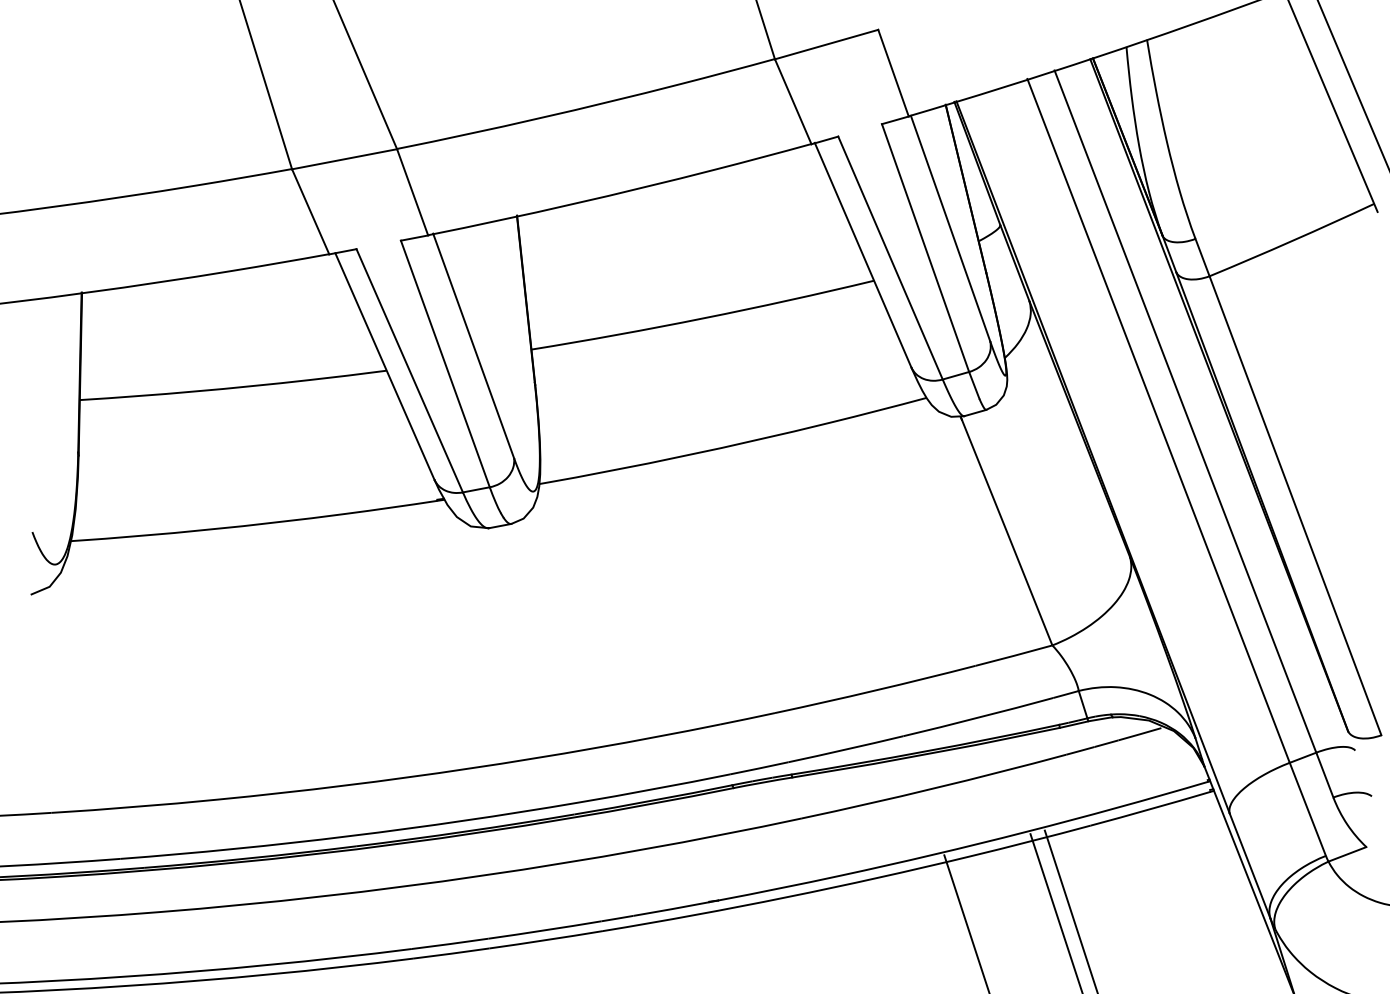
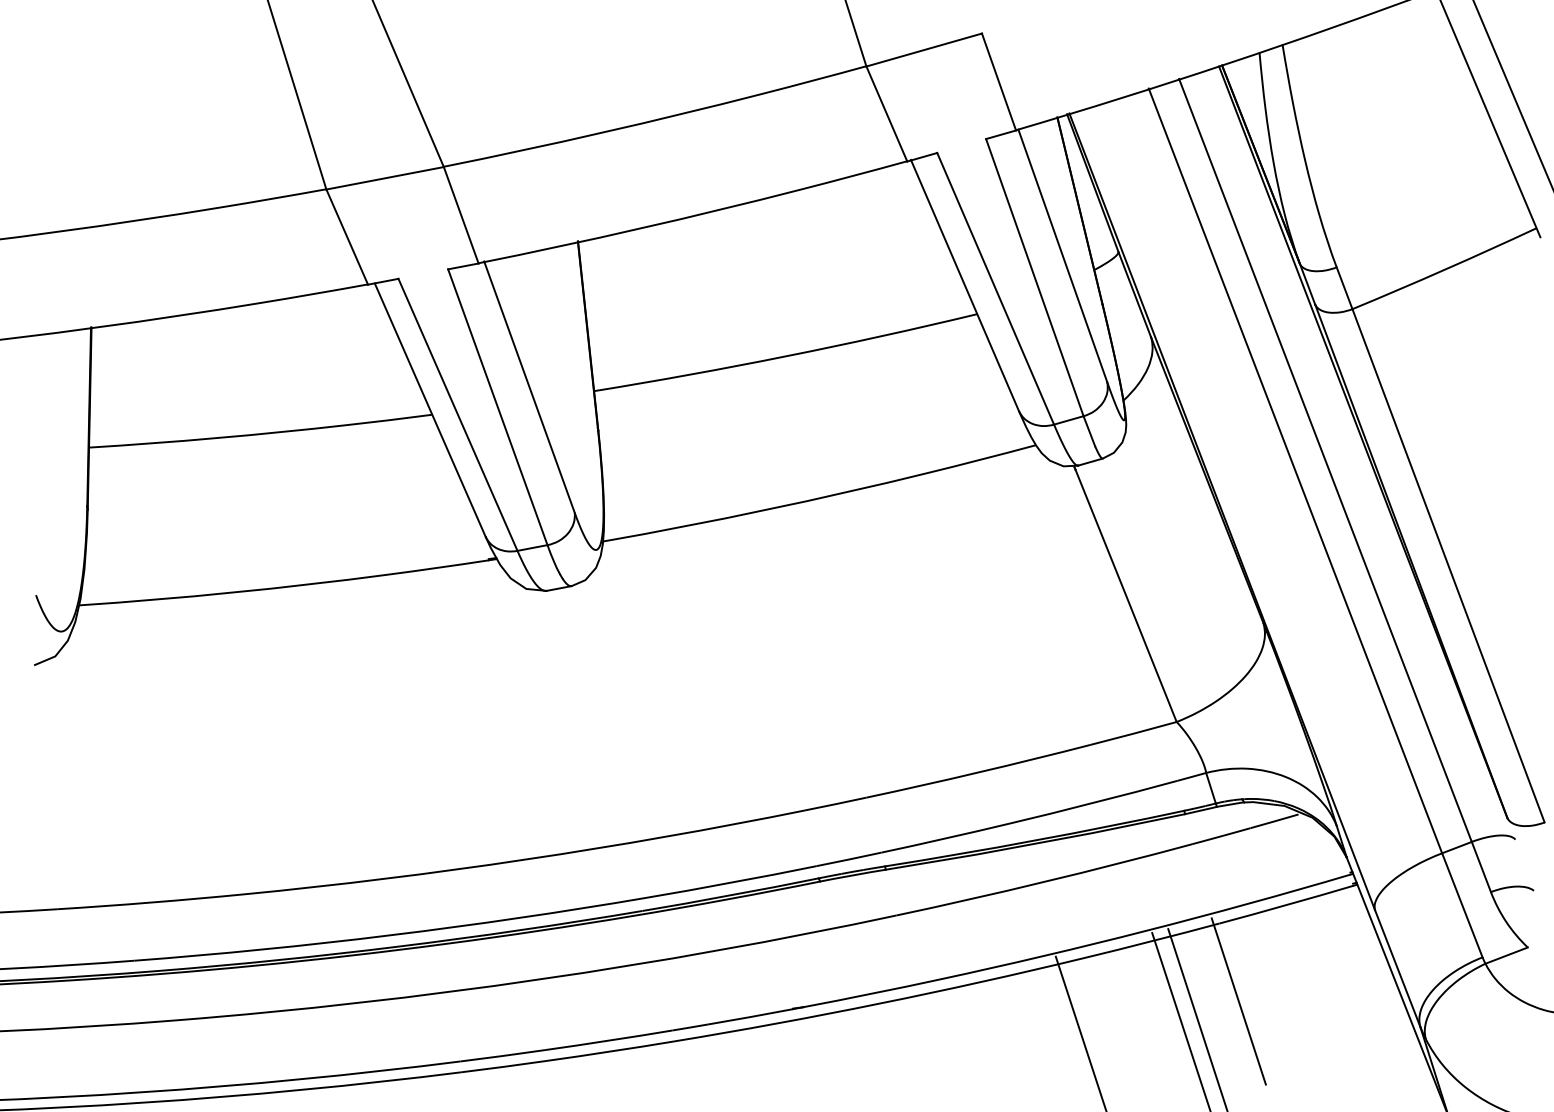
line: (1107, 895) -> (1238, 1001), added

